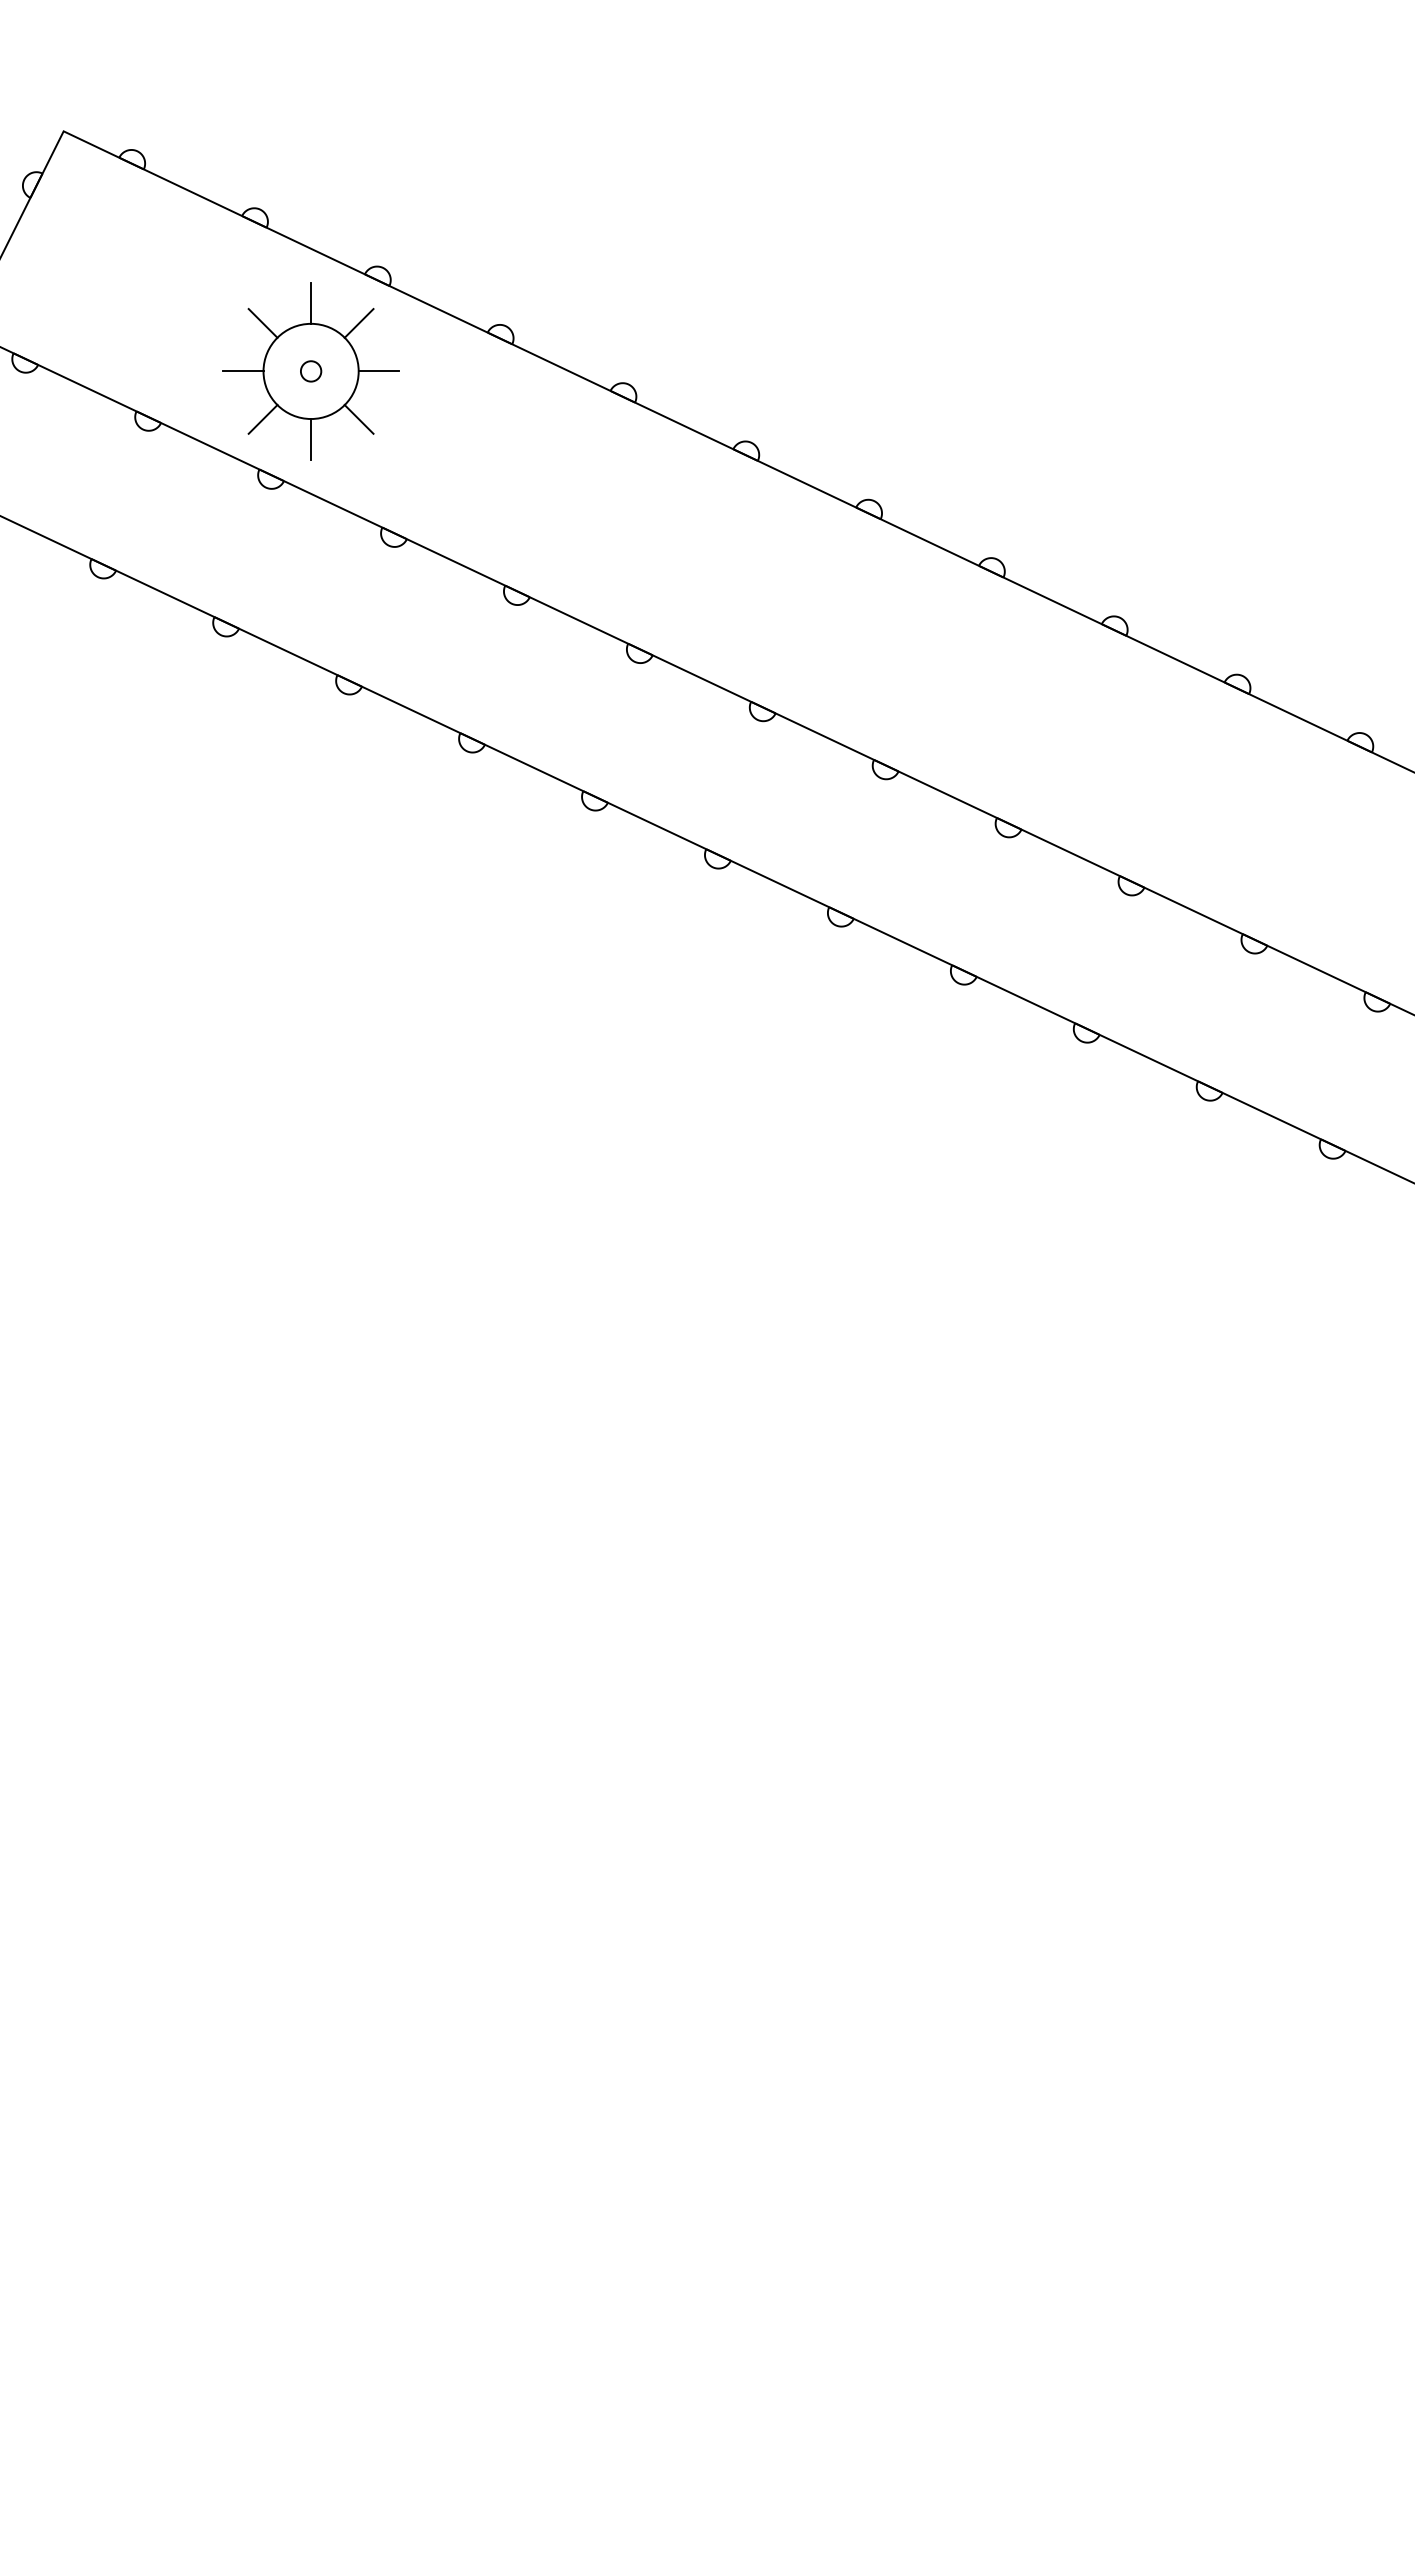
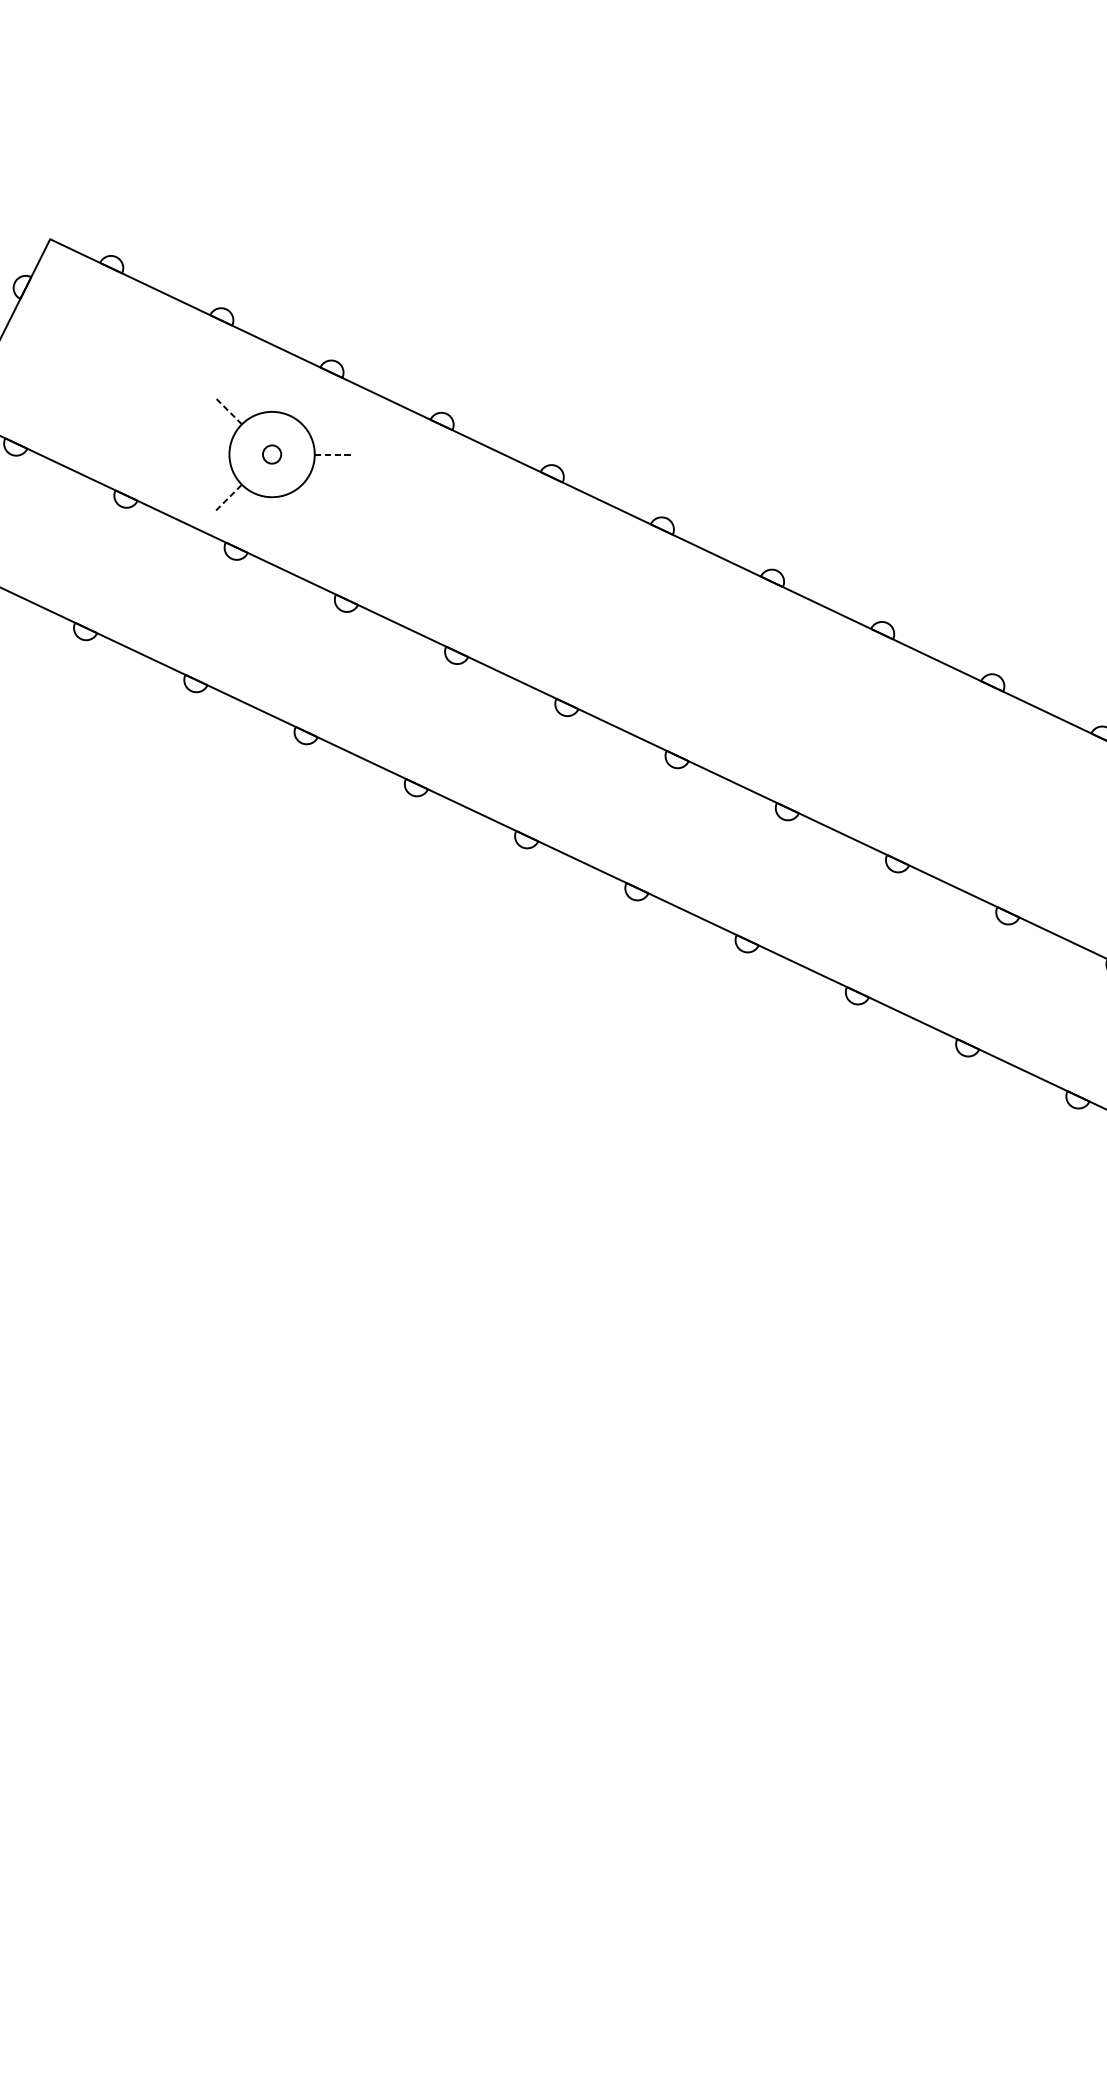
line: (311, 303) -> (272, 393), removed
line: (262, 323) -> (228, 411), solid -> dashed
line: (358, 323) -> (314, 411), removed
line: (242, 371) -> (210, 454), removed
line: (379, 371) -> (333, 454), solid -> dashed
line: (263, 419) -> (229, 497), solid -> dashed
line: (358, 419) -> (314, 497), removed
line: (311, 439) -> (272, 515), removed

